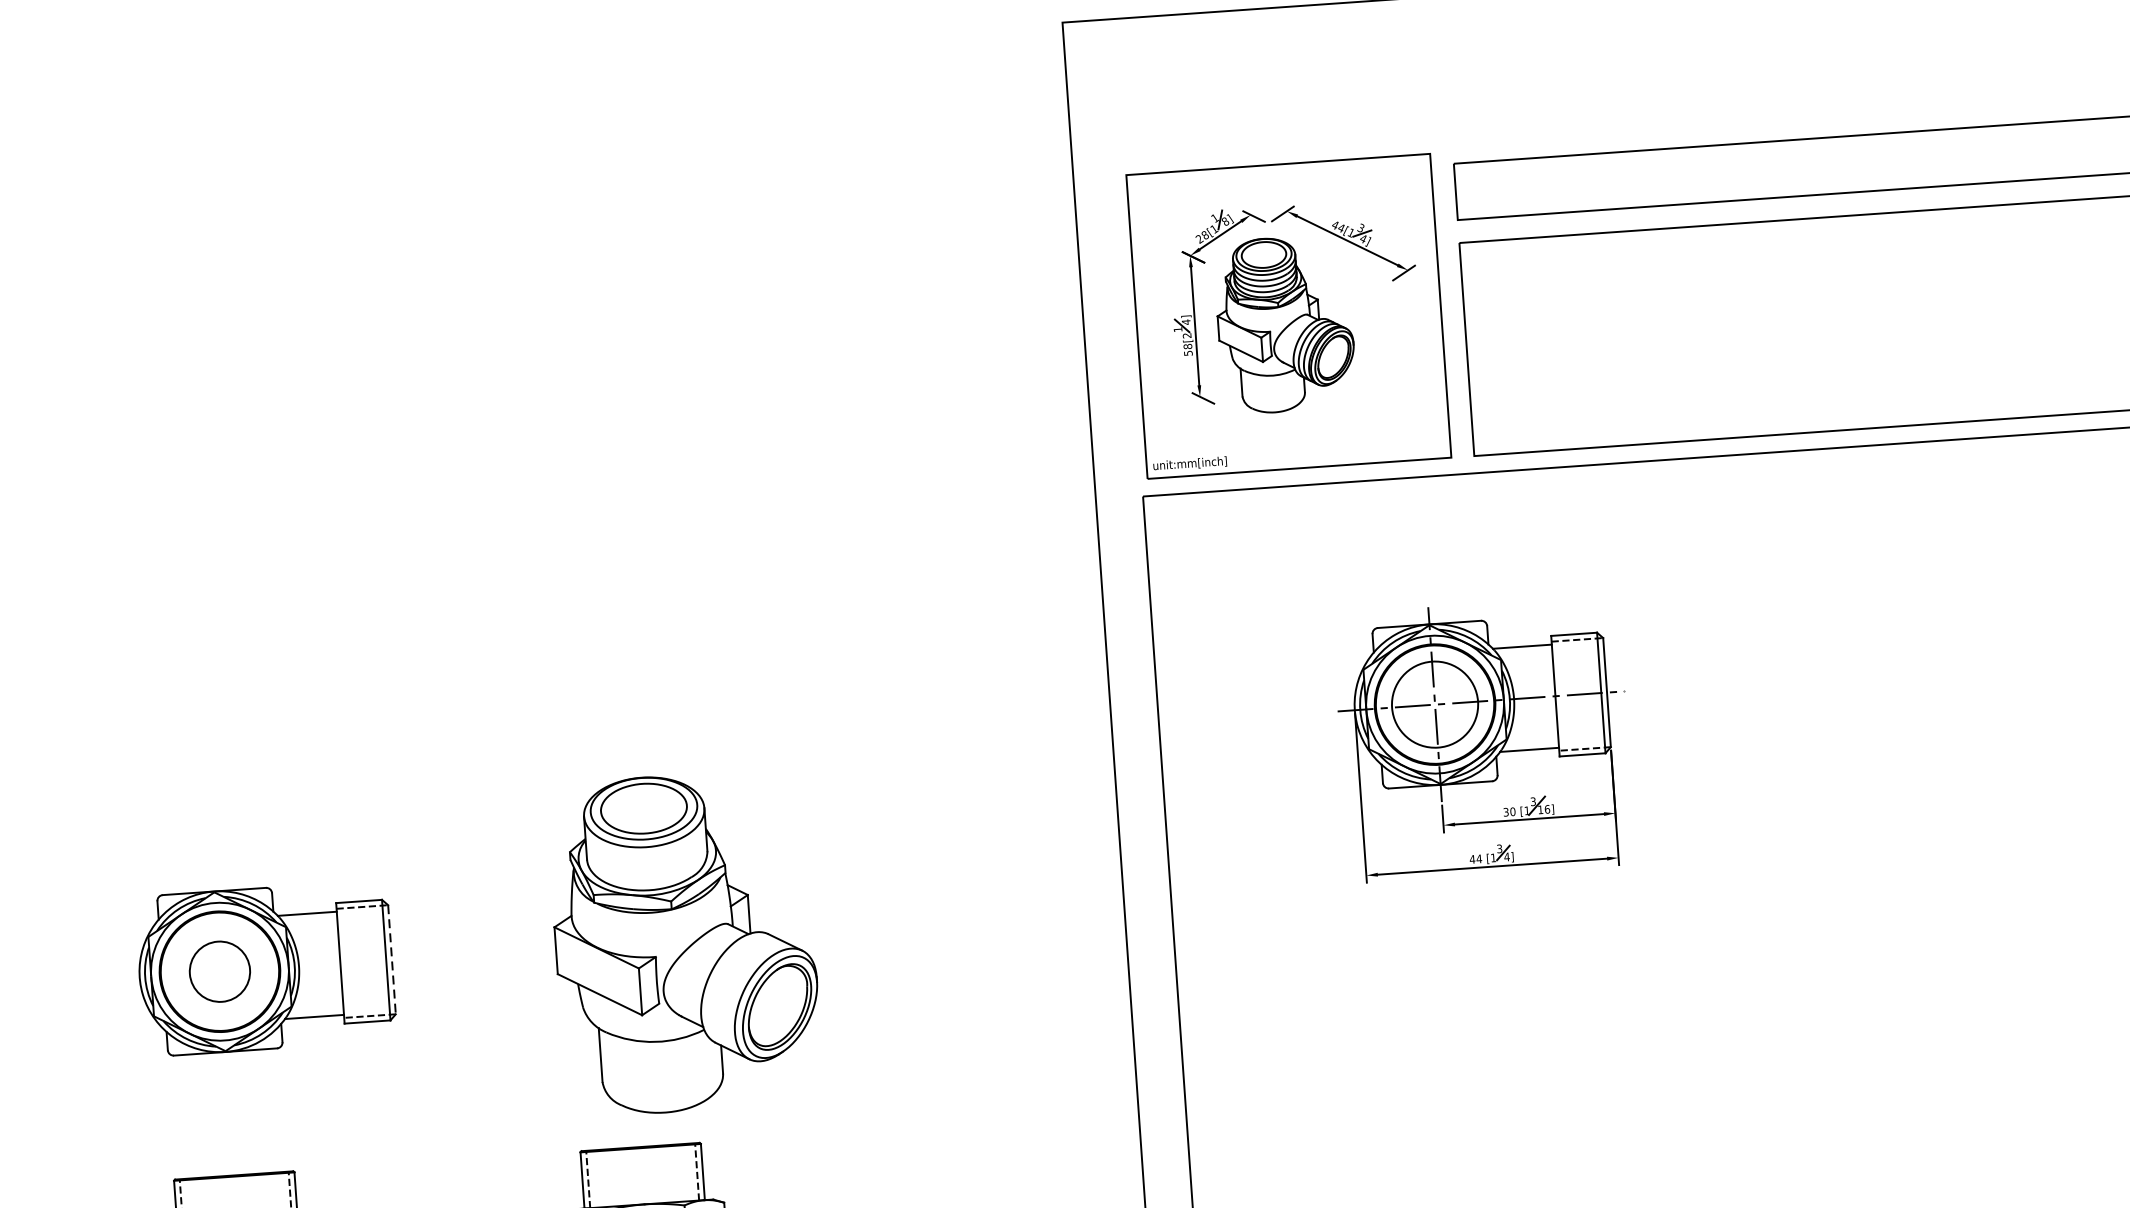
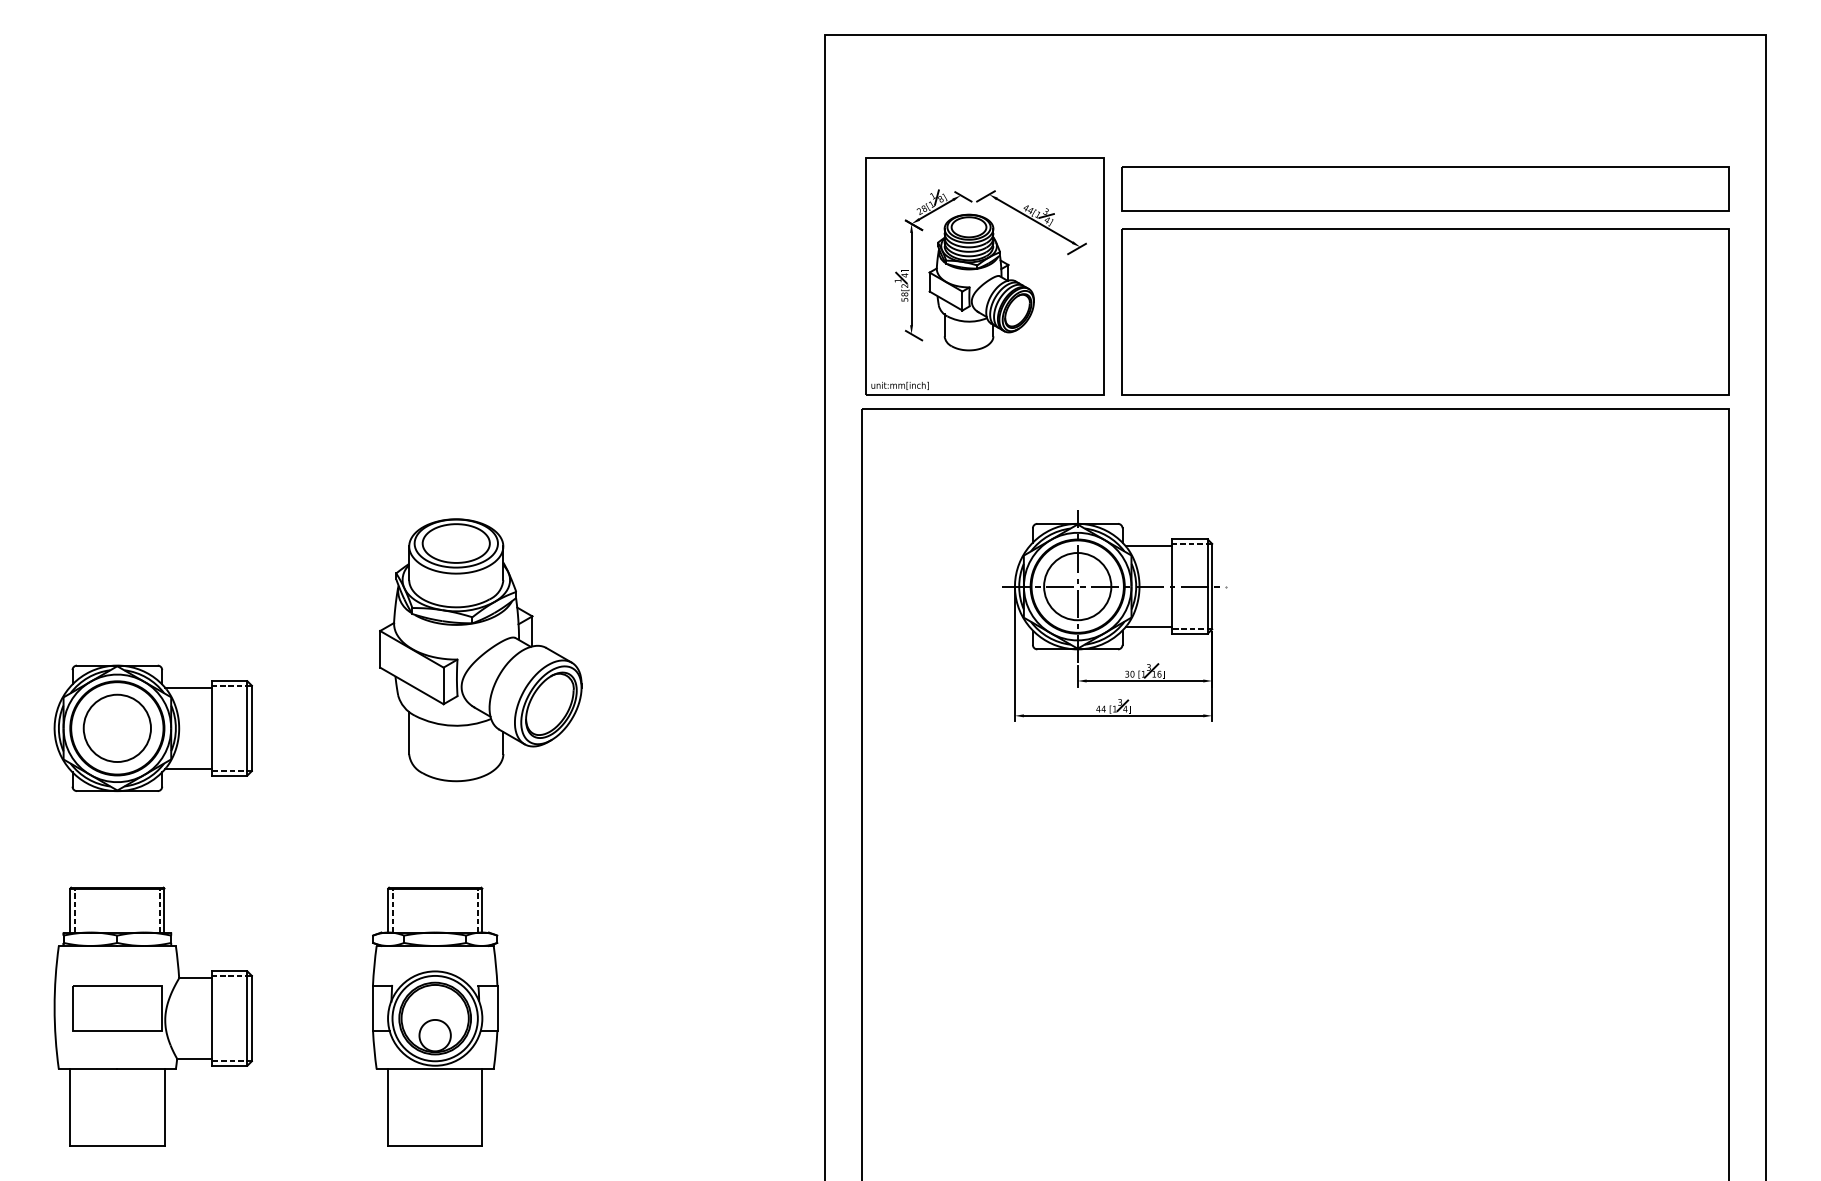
part: (684, 943) -> (480, 650), moved
line: (391, 959) -> (251, 728), dashed -> solid
circle: (220, 971) -> (117, 728), size x1.43

